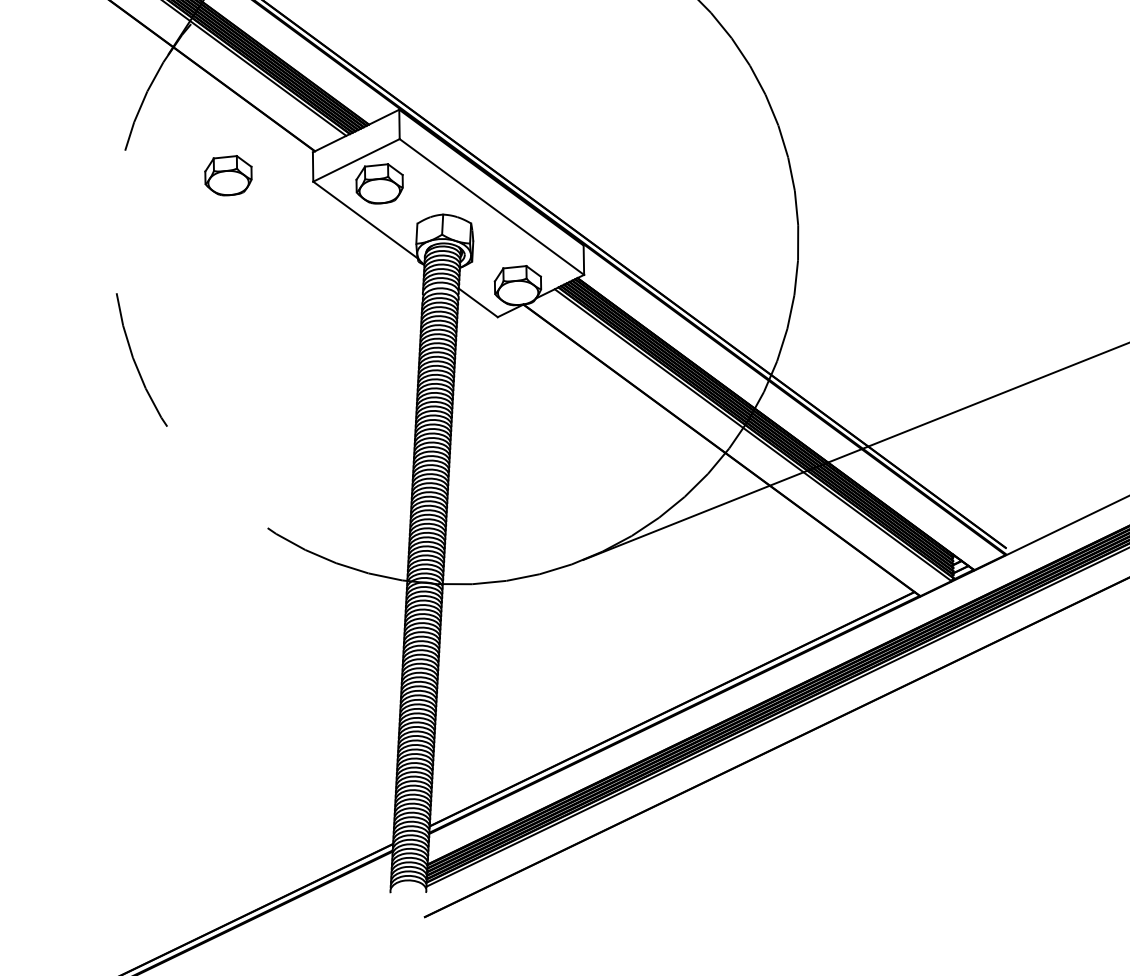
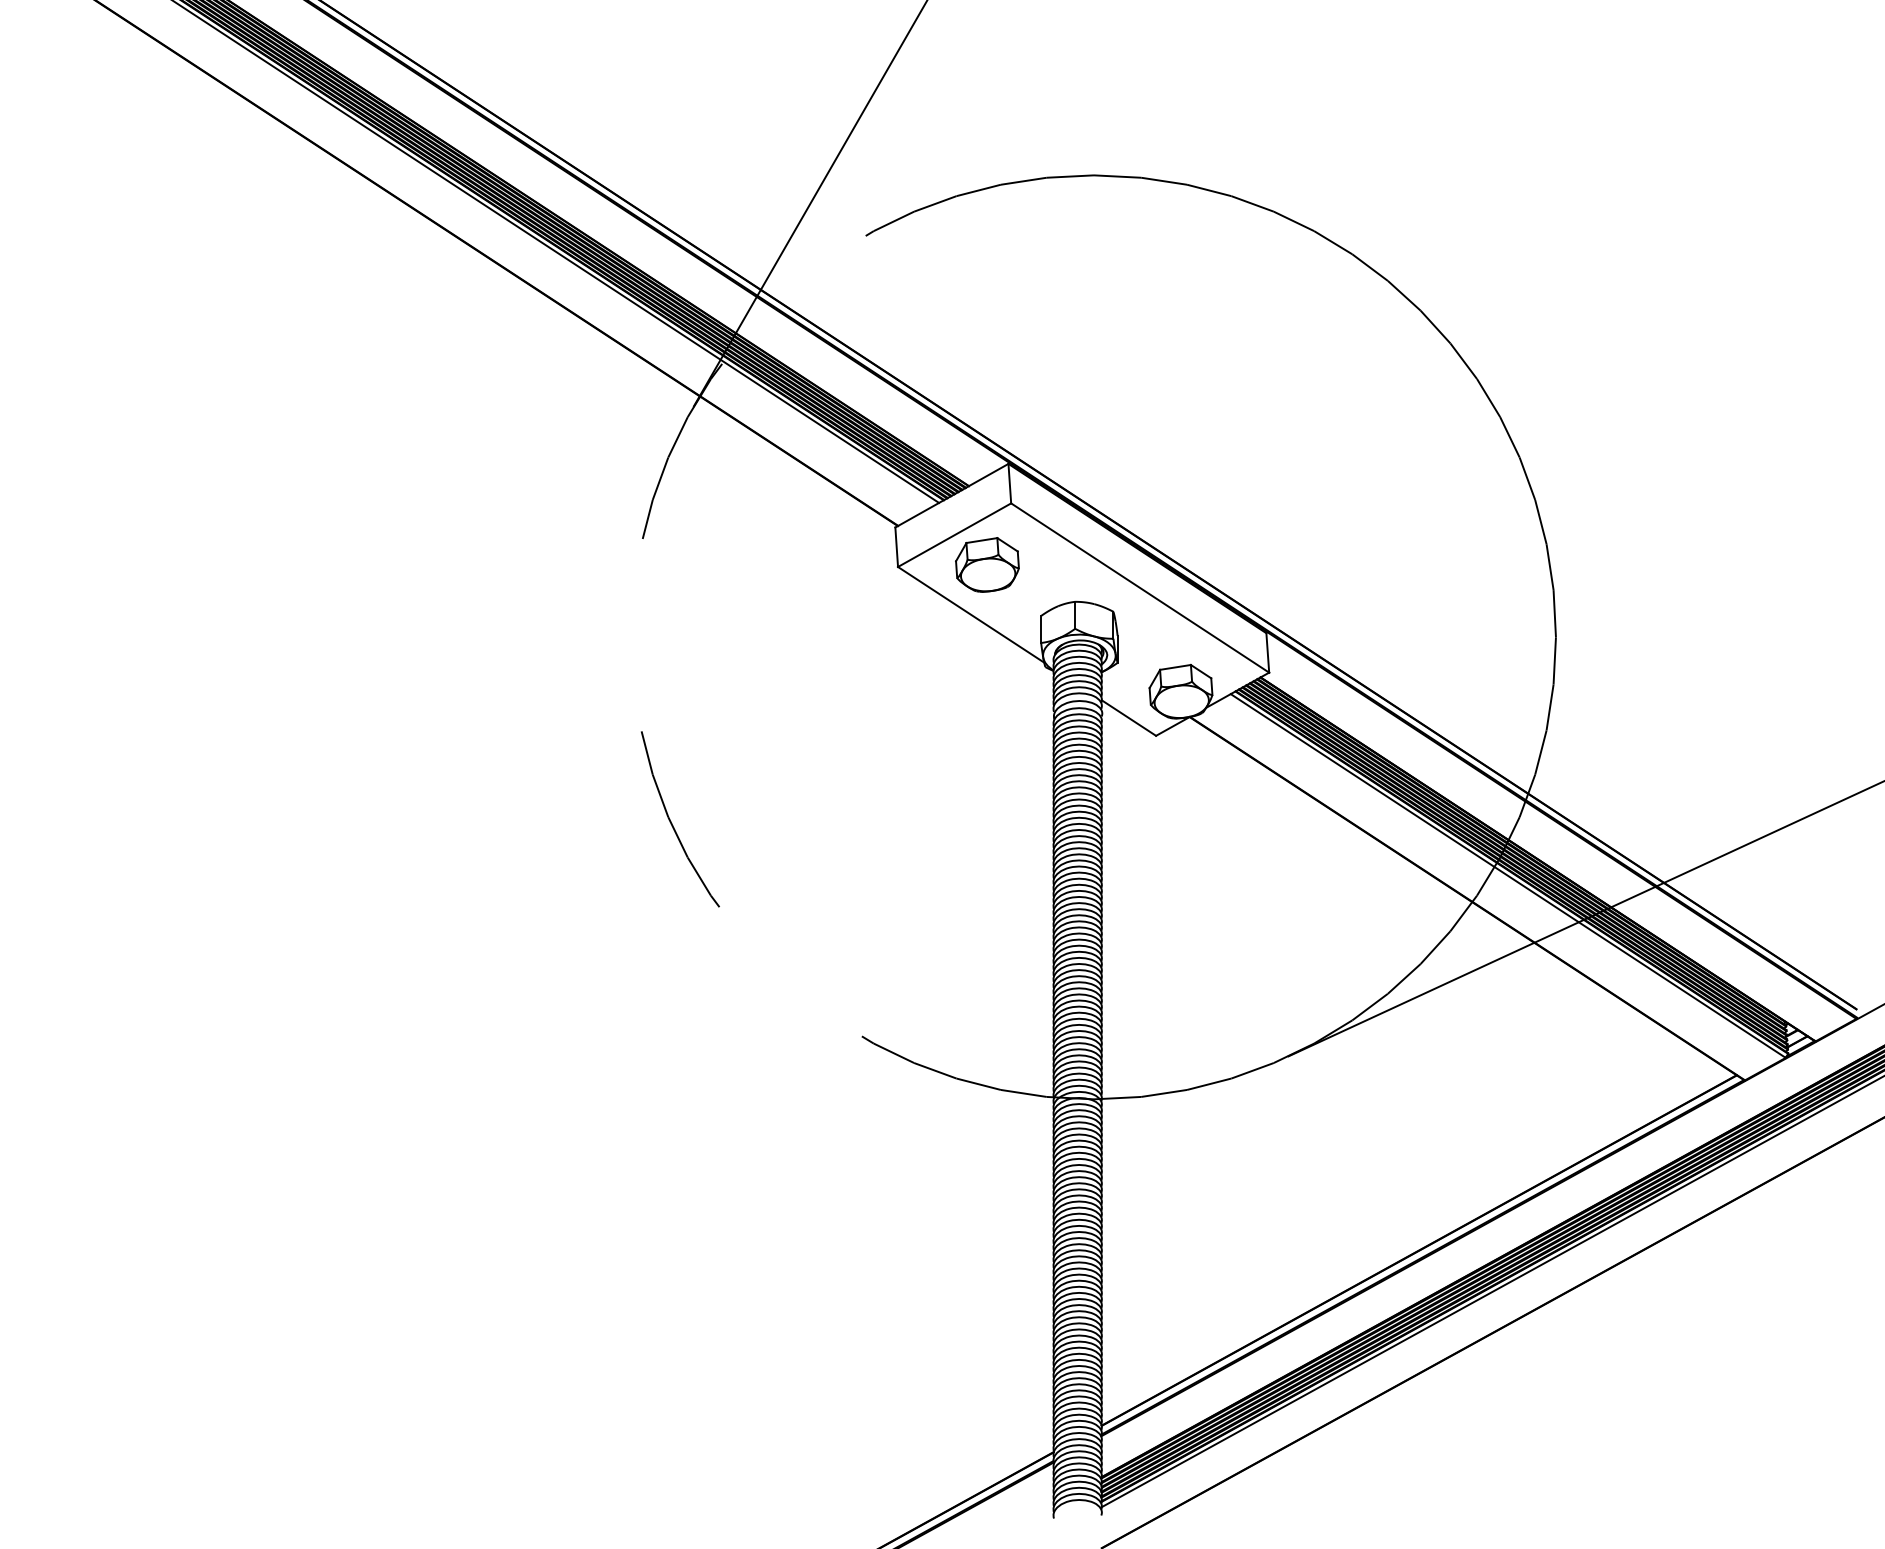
part: (228, 175) -> (783, 564), removed

